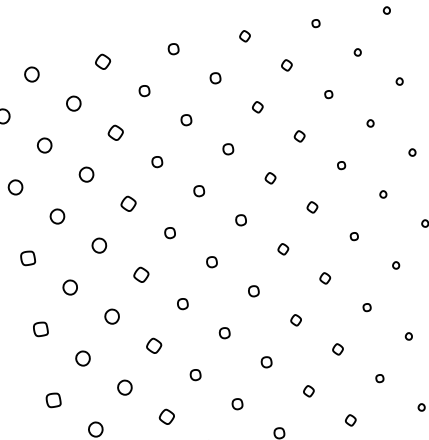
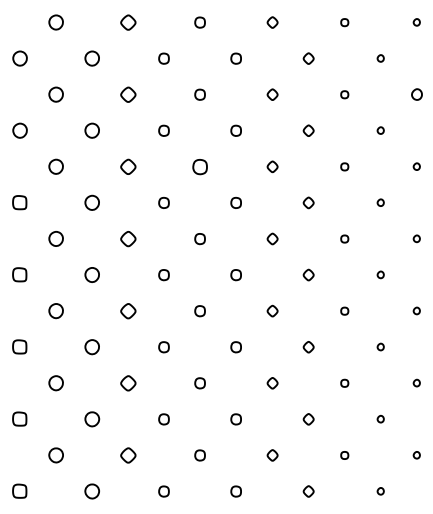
part: (399, 81) -> (416, 94), size x1.6
part: (198, 190) -> (199, 166), size x1.4

